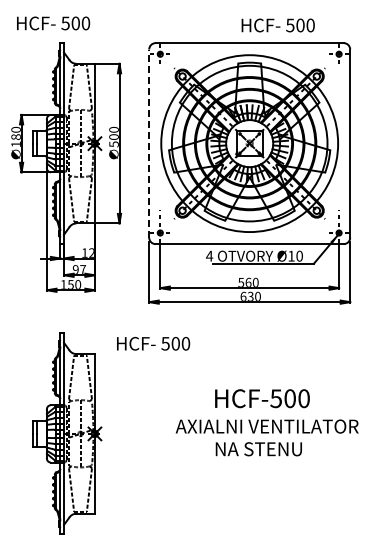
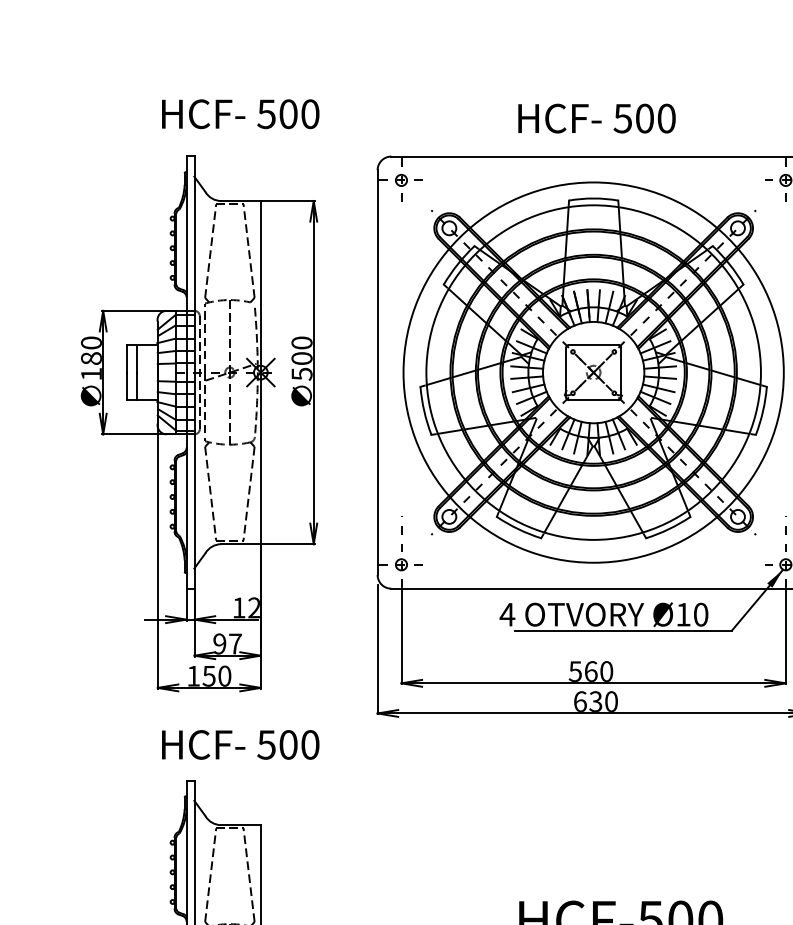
text: (53, 23) -> (240, 114), moved
text: (277, 25) -> (595, 118), moved
line: (149, 143) -> (378, 372), dashed -> solid
text: (153, 343) -> (240, 744), moved

